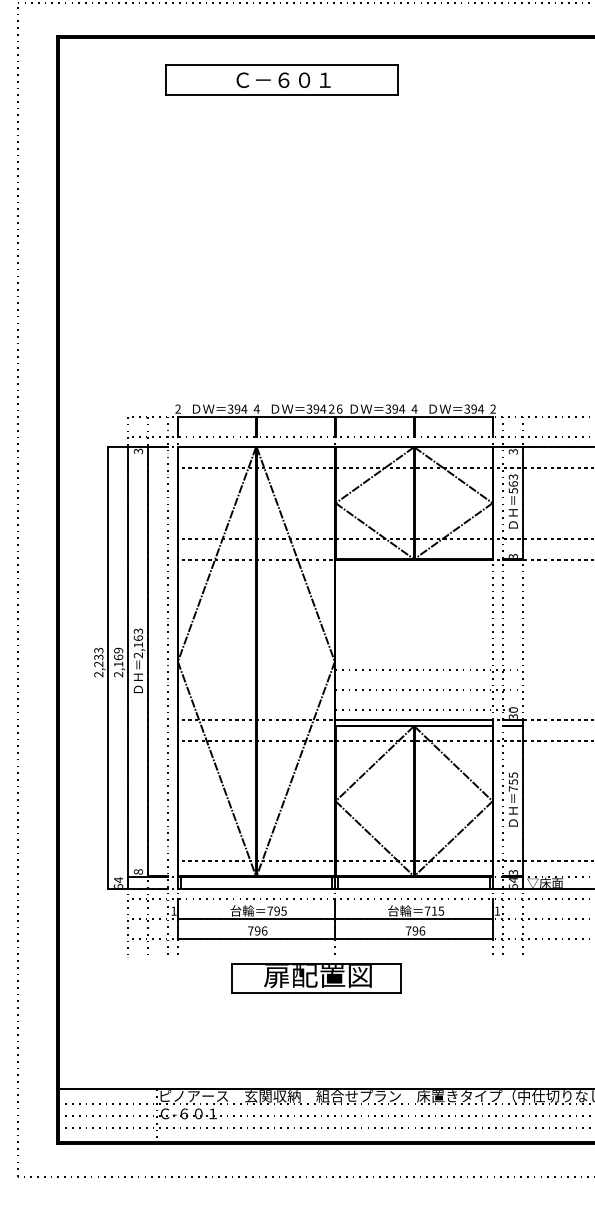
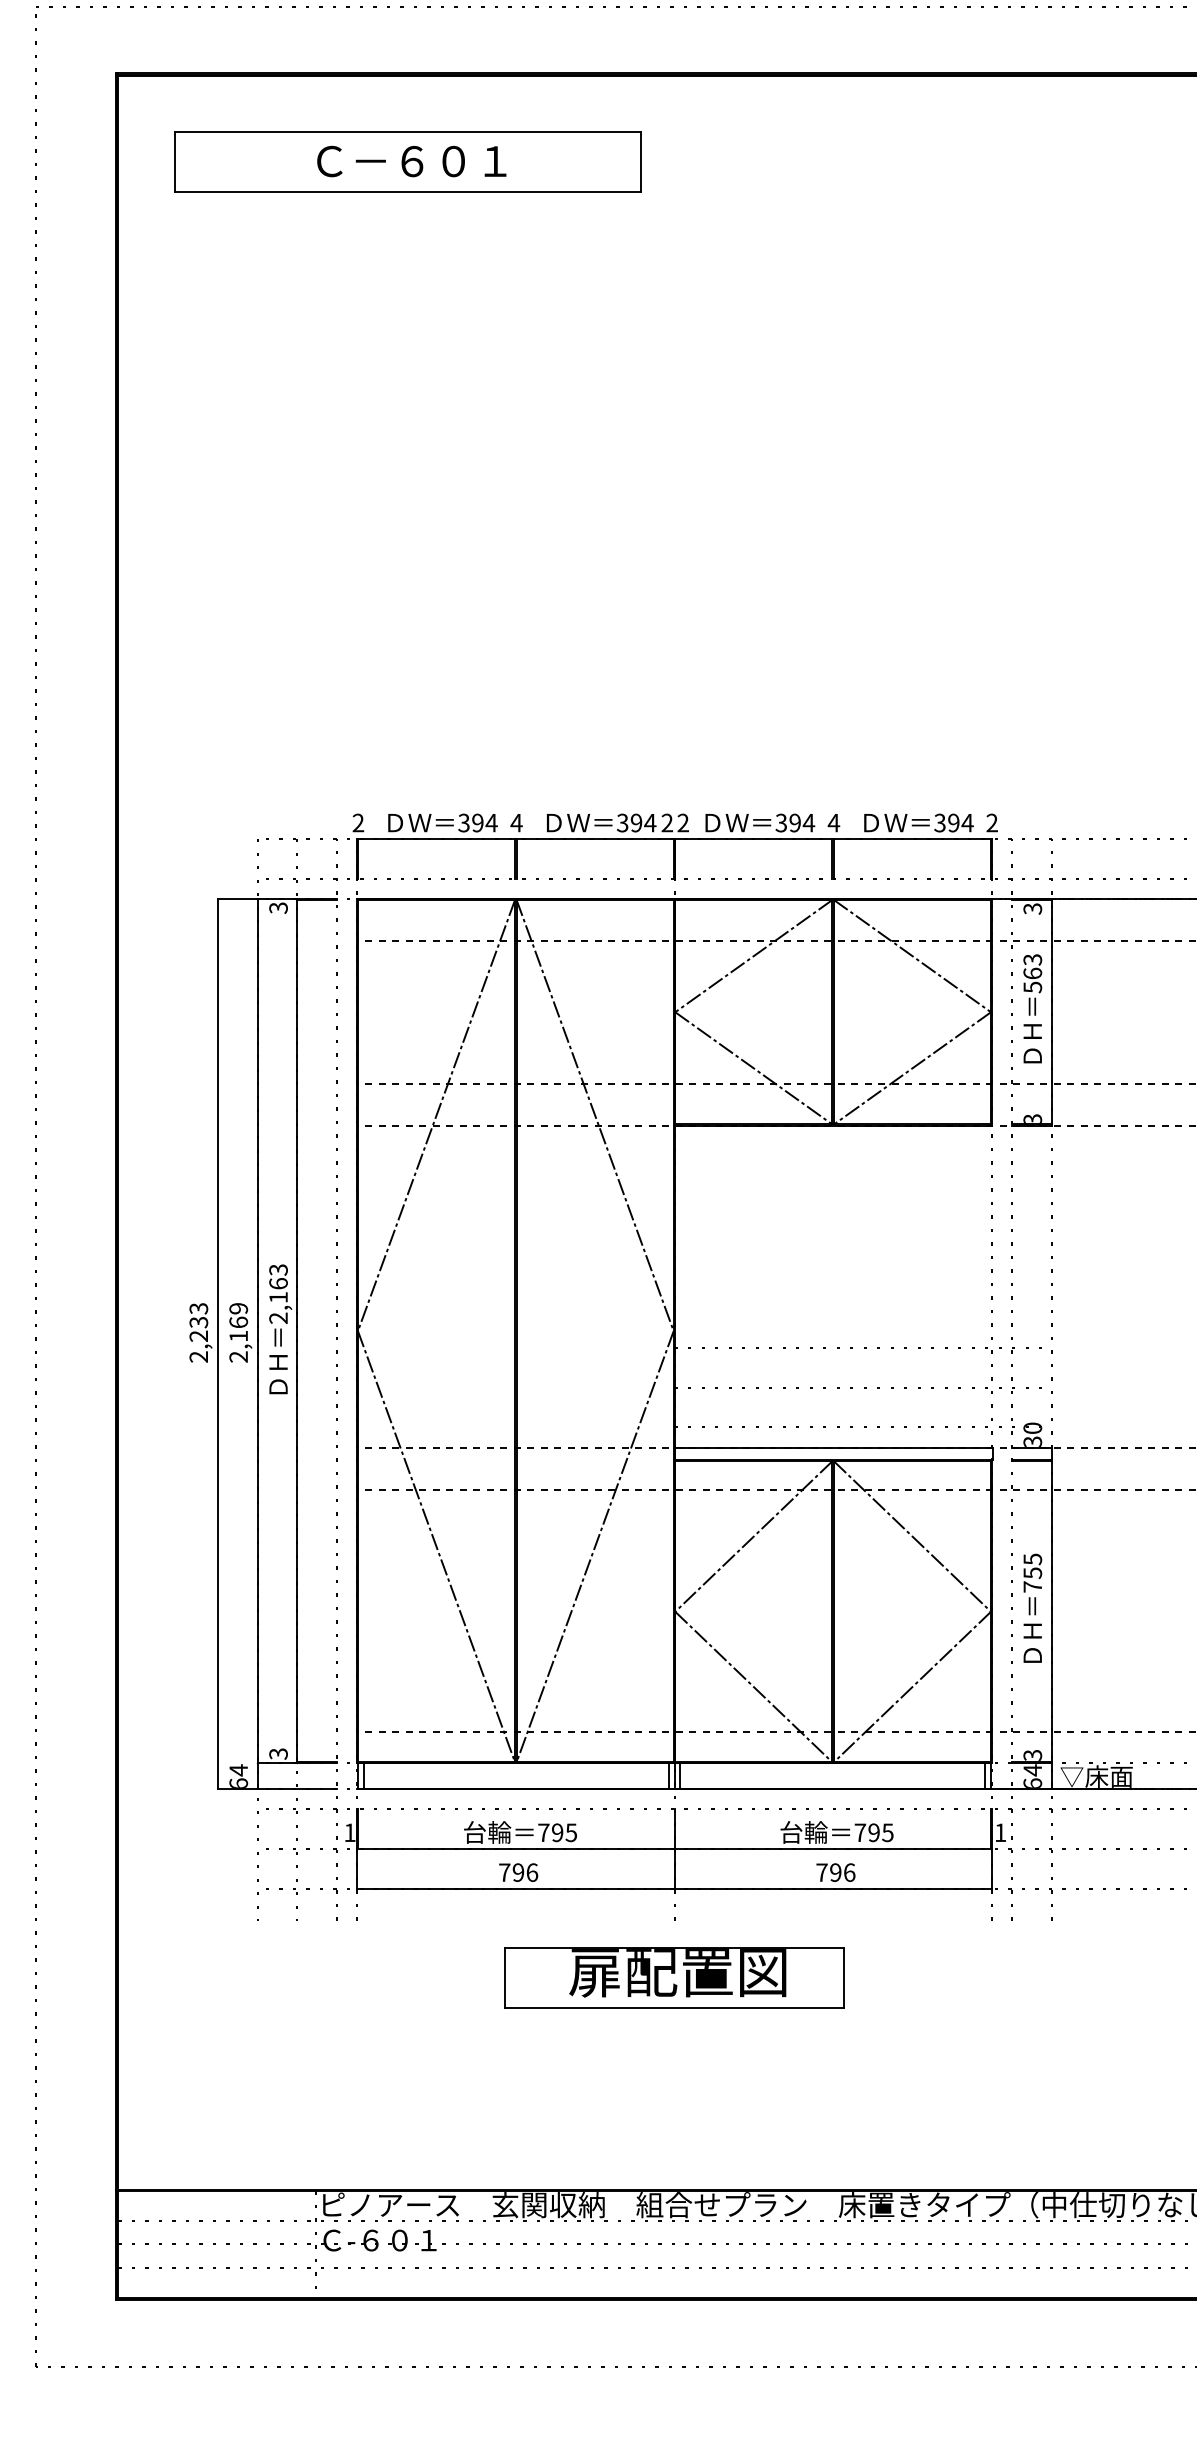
part: (281, 79) -> (407, 159), moved
text: (339, 408) -> (682, 821), 6 -> 2
text: (138, 871) -> (278, 1753), 8 -> 3
text: (434, 910) -> (874, 1831), 715 -> 795
part: (316, 978) -> (674, 1978), moved

